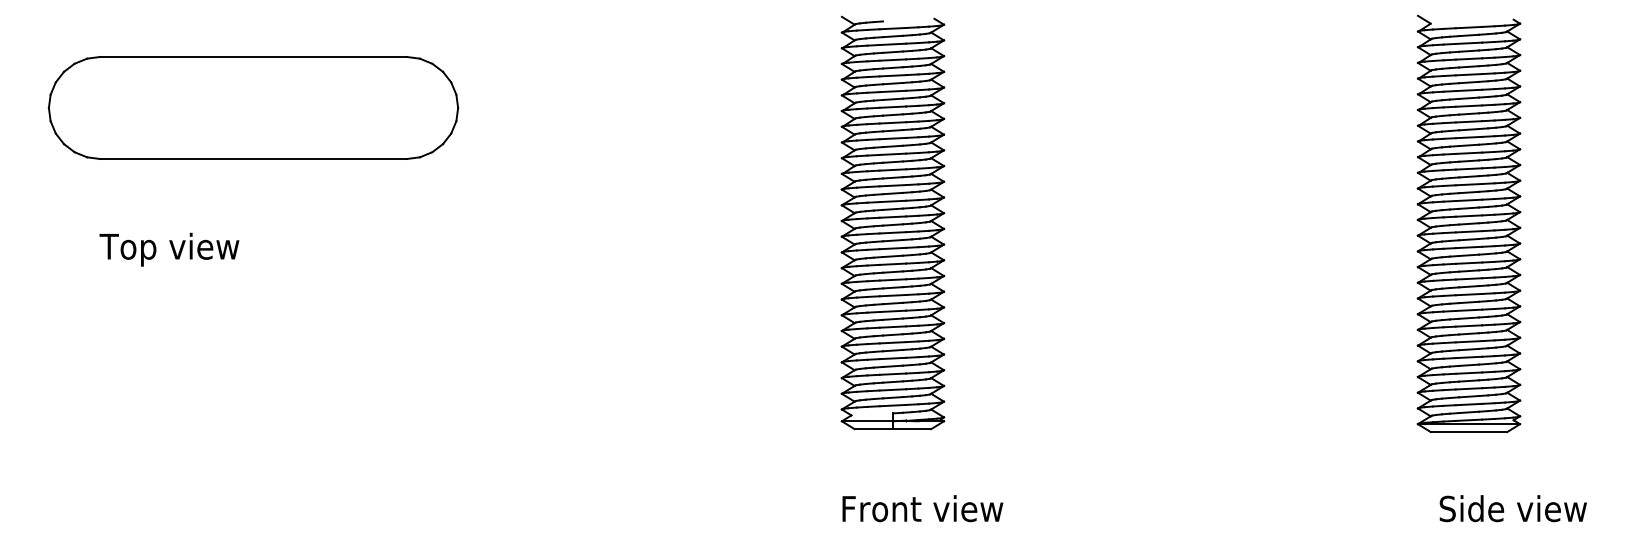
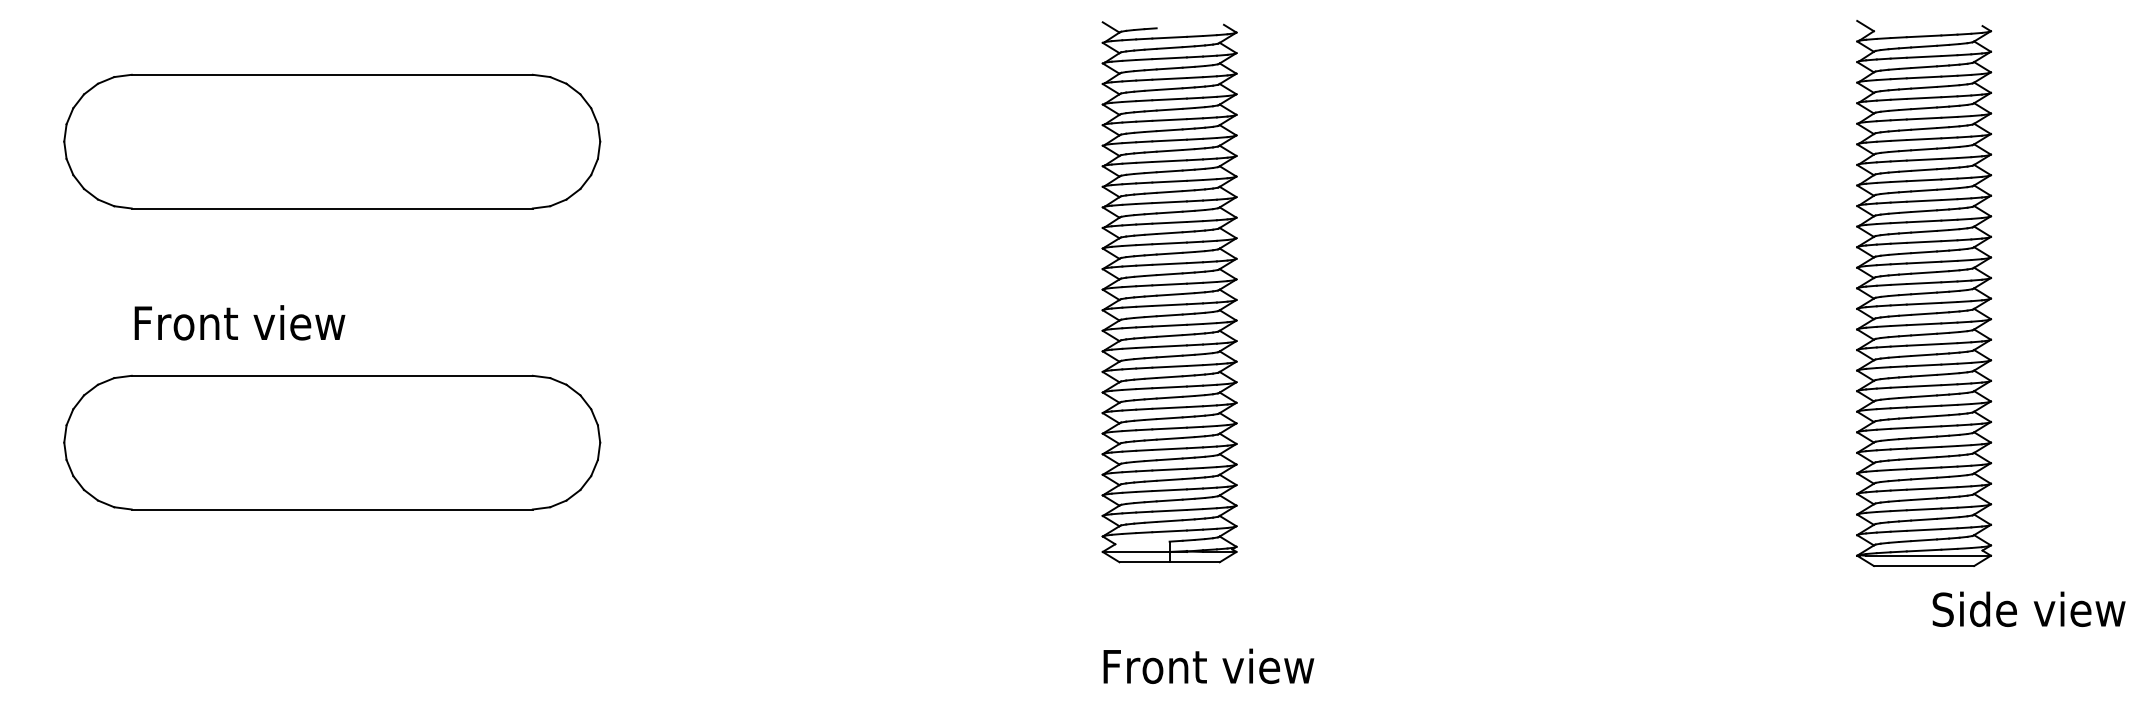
text: (181, 249) -> (237, 327), Top view -> Front view
part: (253, 337) -> (332, 442), added
text: (1512, 508) -> (2028, 608), moved

